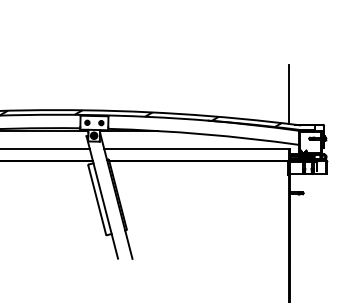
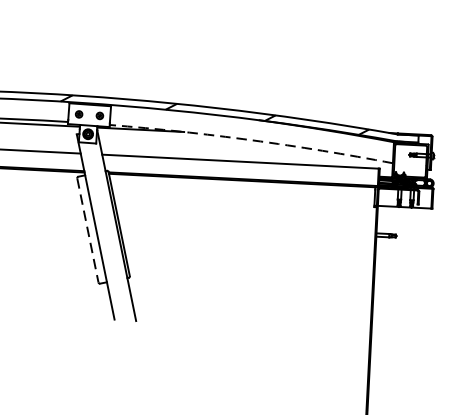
line: (289, 94) -> (383, 87), removed
arc: (203, 134) -> (251, 140), solid -> dashed
line: (97, 200) -> (88, 231), solid -> dashed

